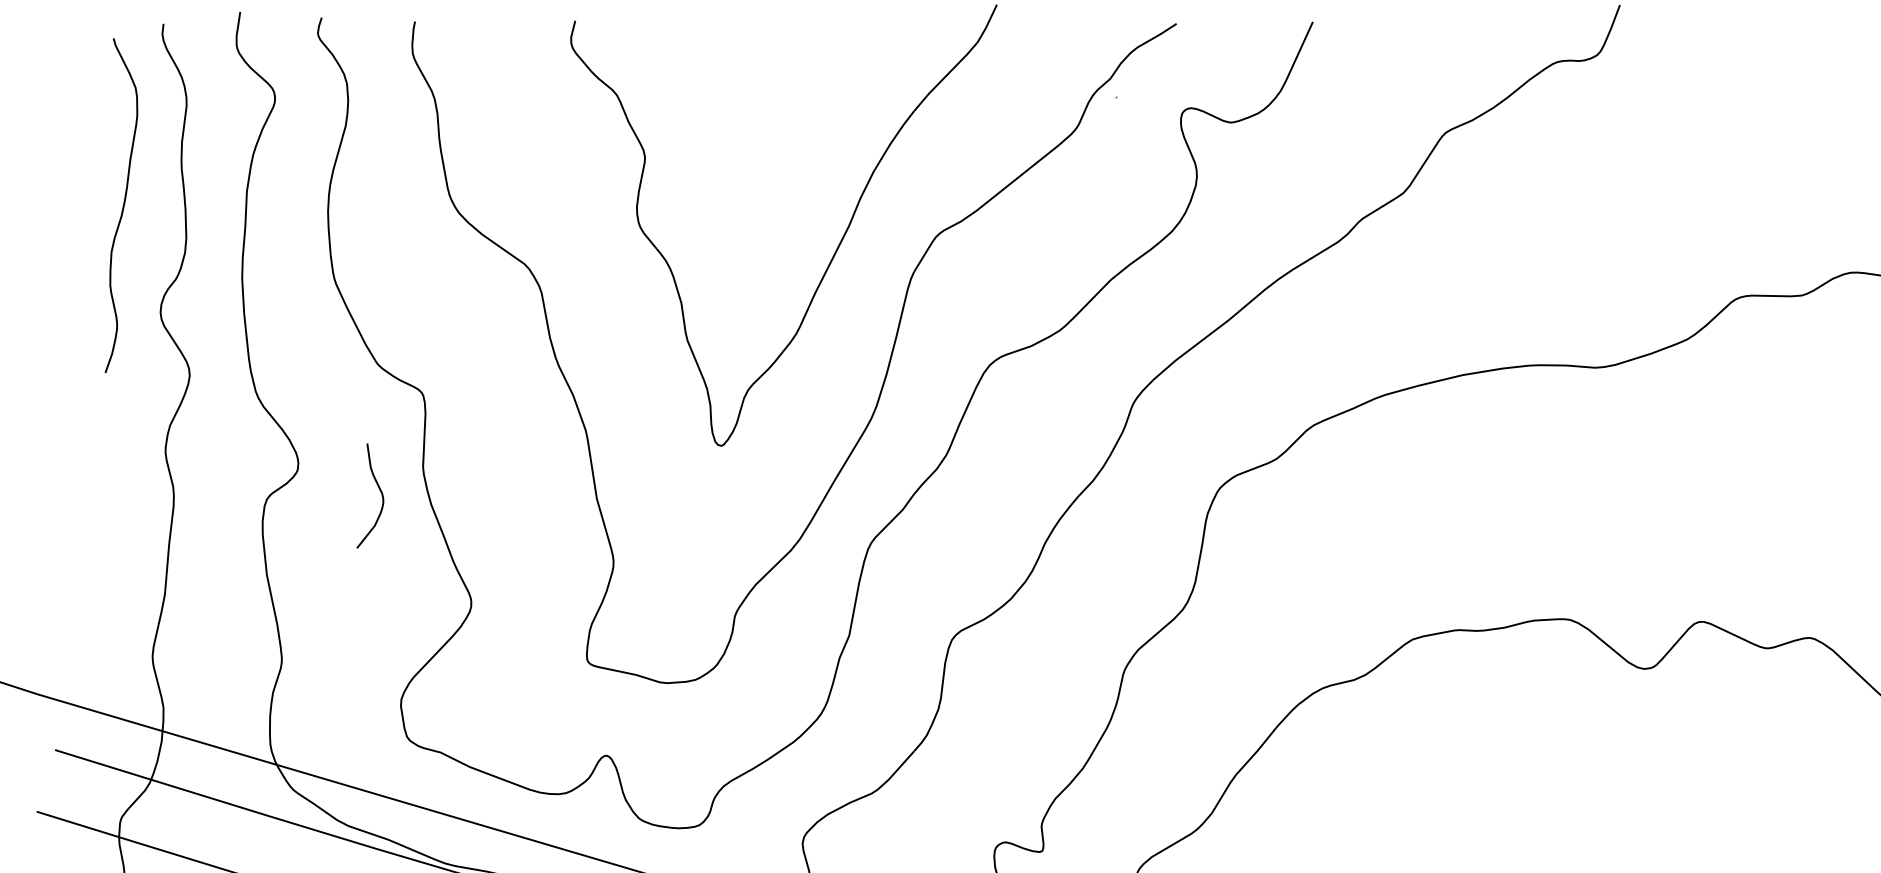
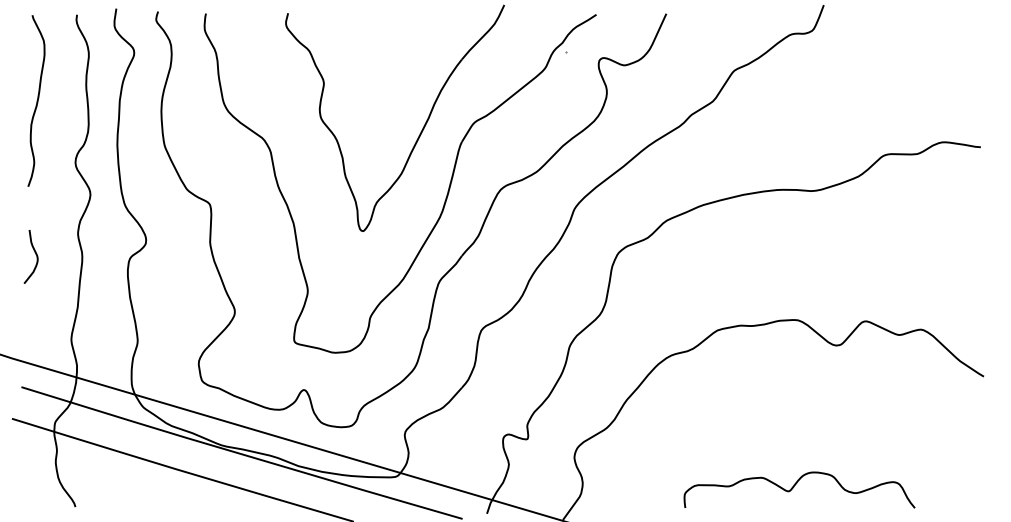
curve: (121, 204) -> (36, 100), moved
curve: (378, 491) -> (35, 254), moved

